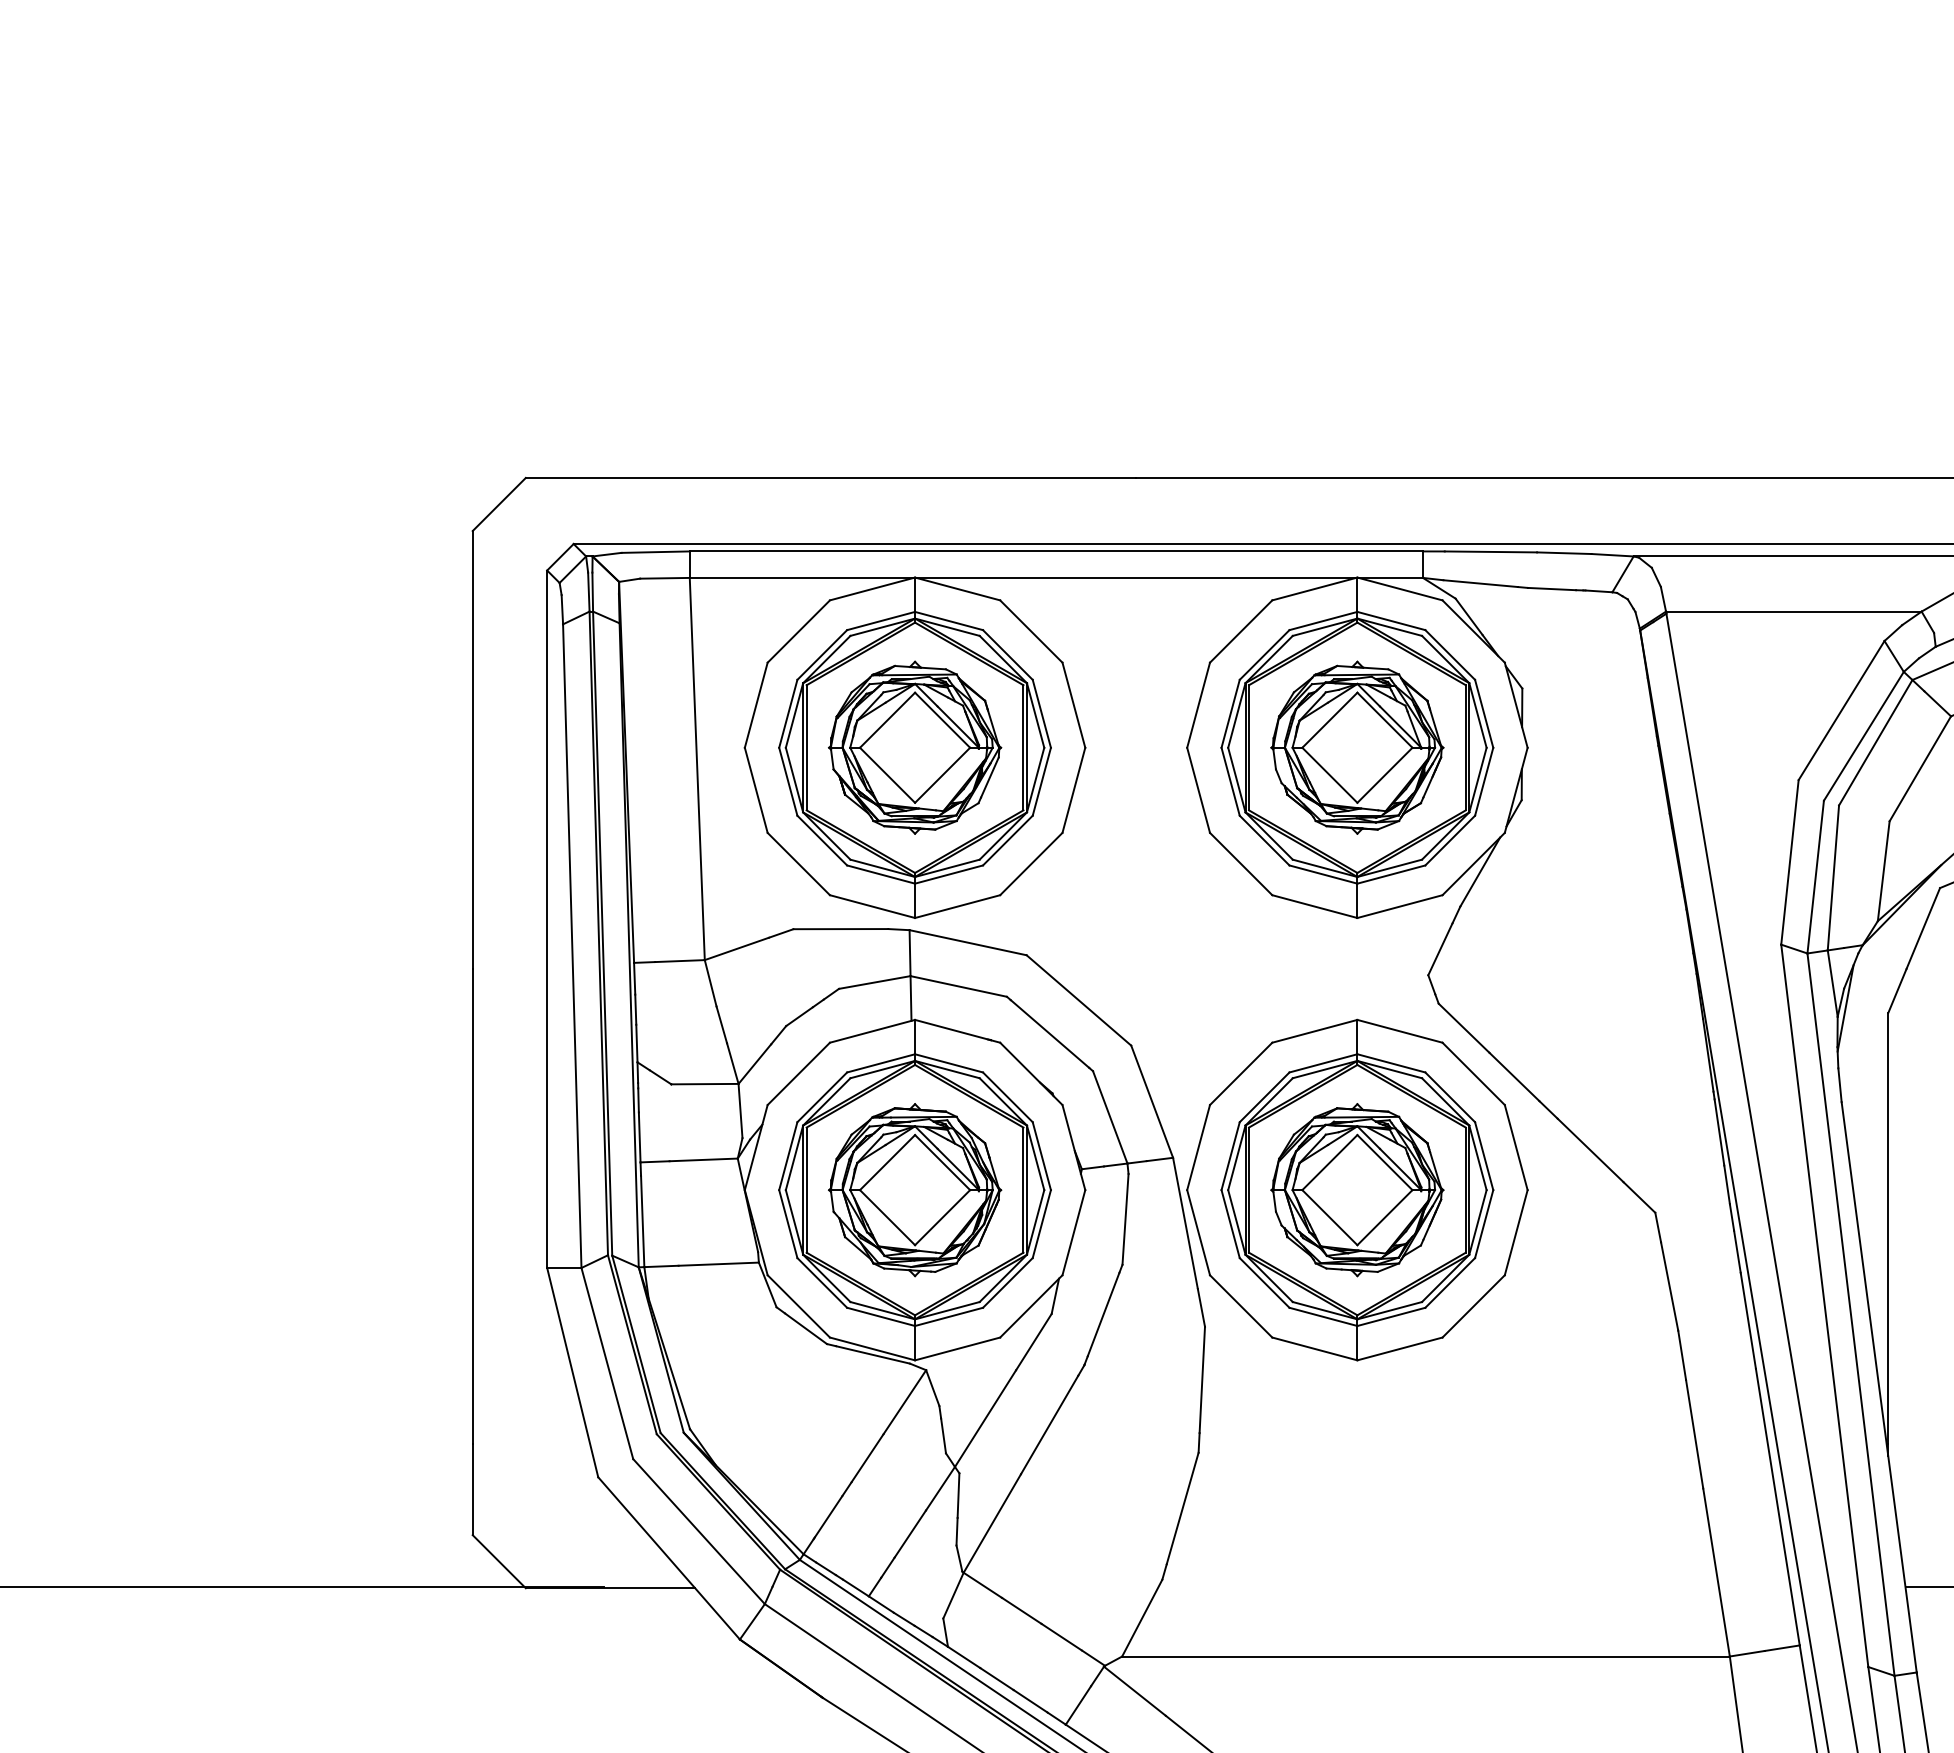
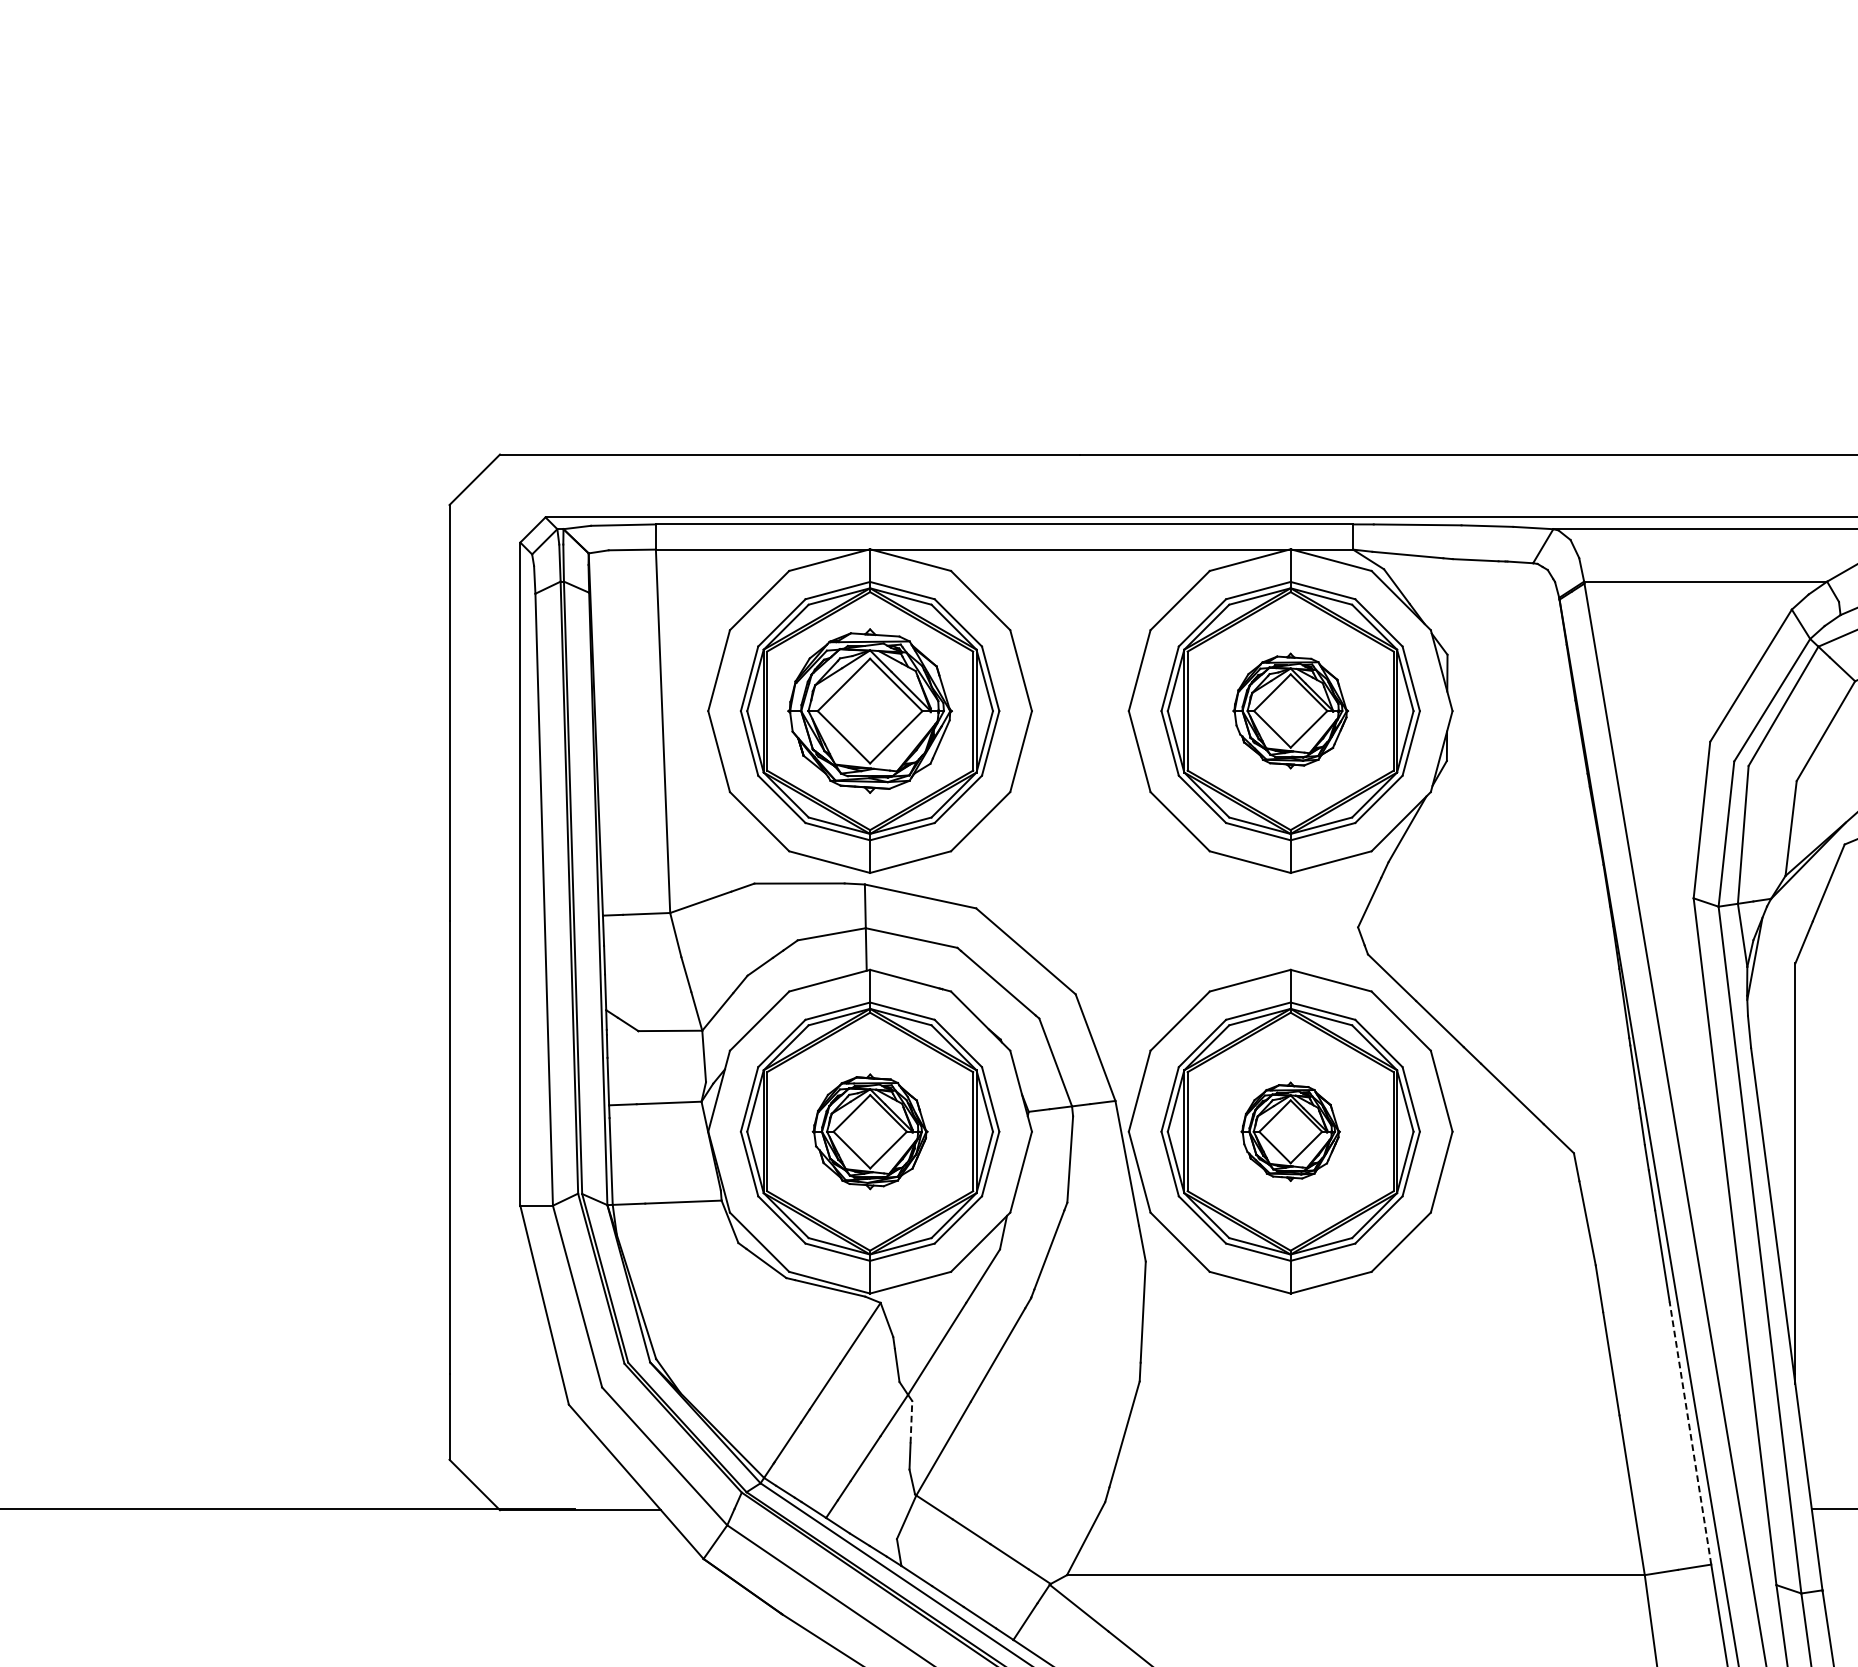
part: (1357, 747) -> (1290, 710), size x0.7
part: (915, 1190) -> (870, 1132), size x0.7
part: (1357, 1190) -> (1290, 1132), size x0.6
line: (958, 1495) -> (911, 1422), solid -> dashed
line: (1777, 1507) -> (1690, 1433), solid -> dashed

